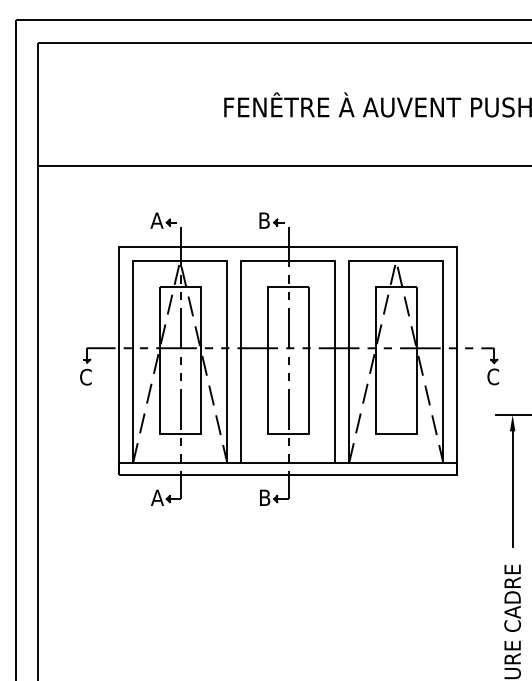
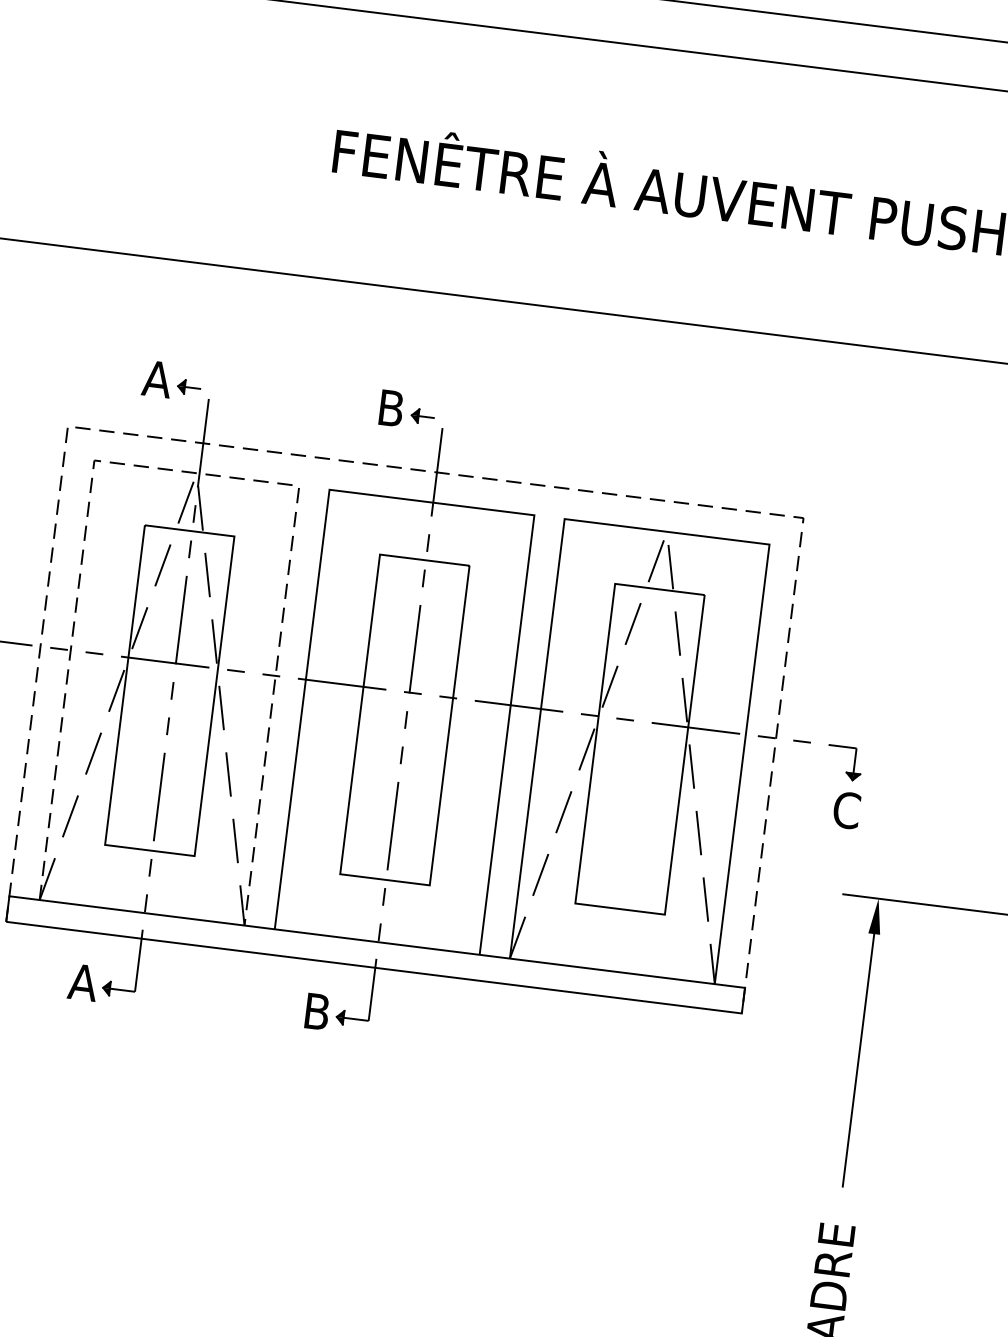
line: (288, 247) -> (436, 473), solid -> dashed
line: (180, 260) -> (197, 472), solid -> dashed

